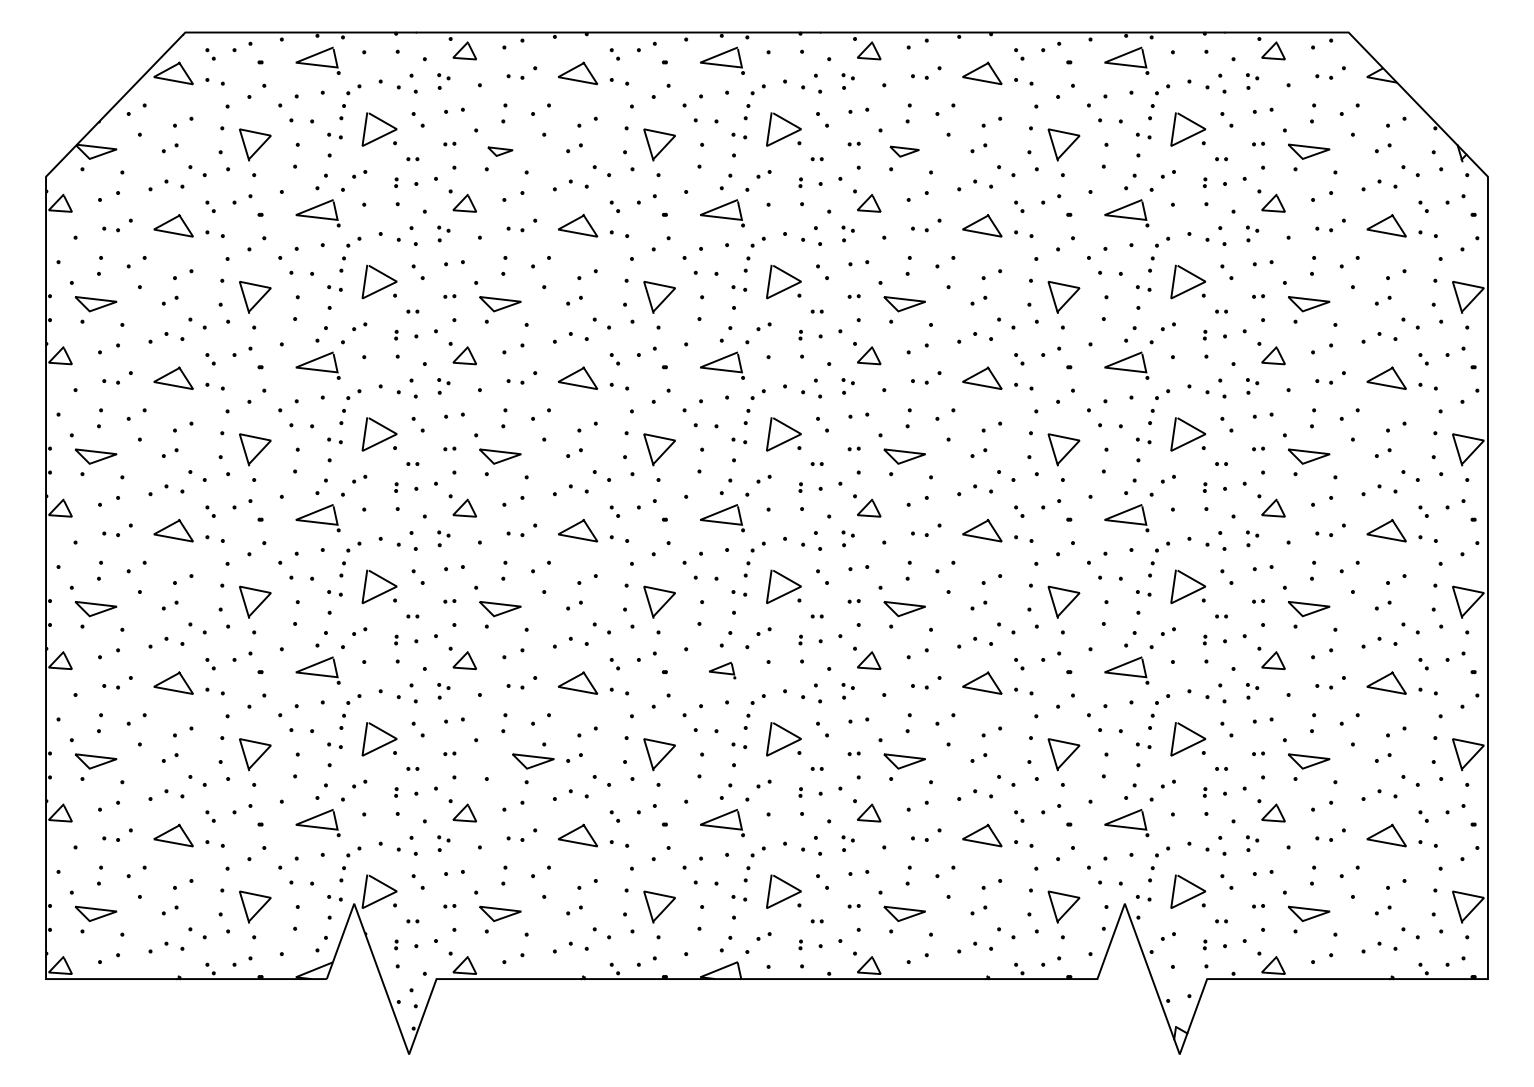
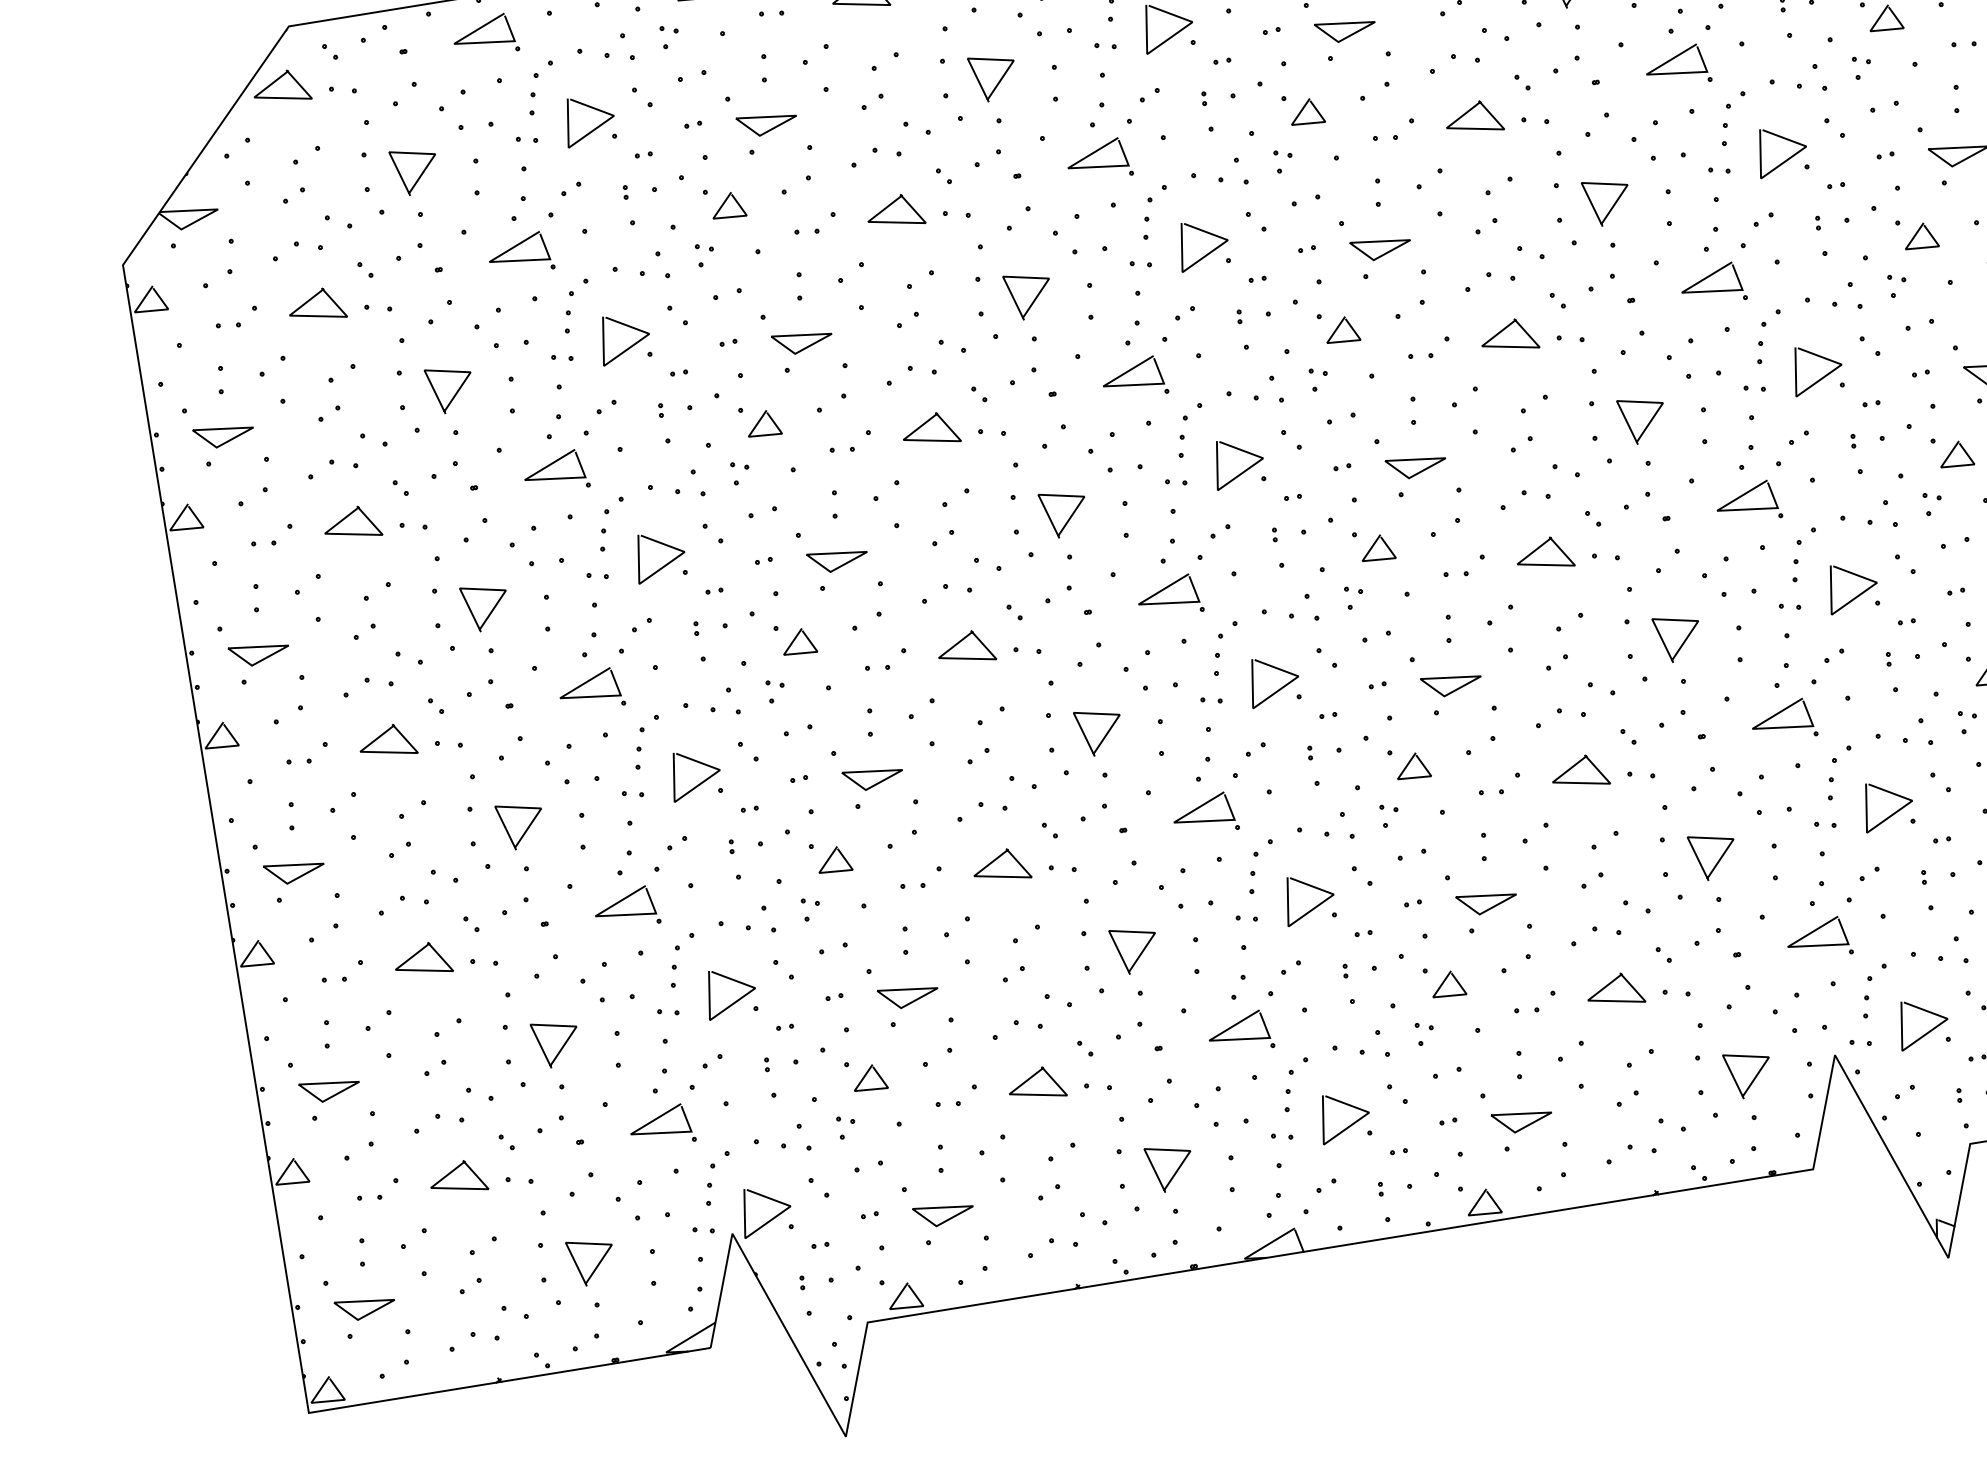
part: (500, 151) -> (767, 123), size x1.67
part: (904, 151) -> (1345, 29), size x1.43
part: (722, 670) -> (1205, 814), size x1.67
part: (533, 761) -> (908, 996), moved

